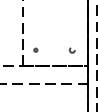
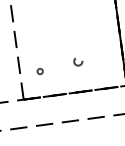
circle: (71, 50) -> (77, 62), moved

